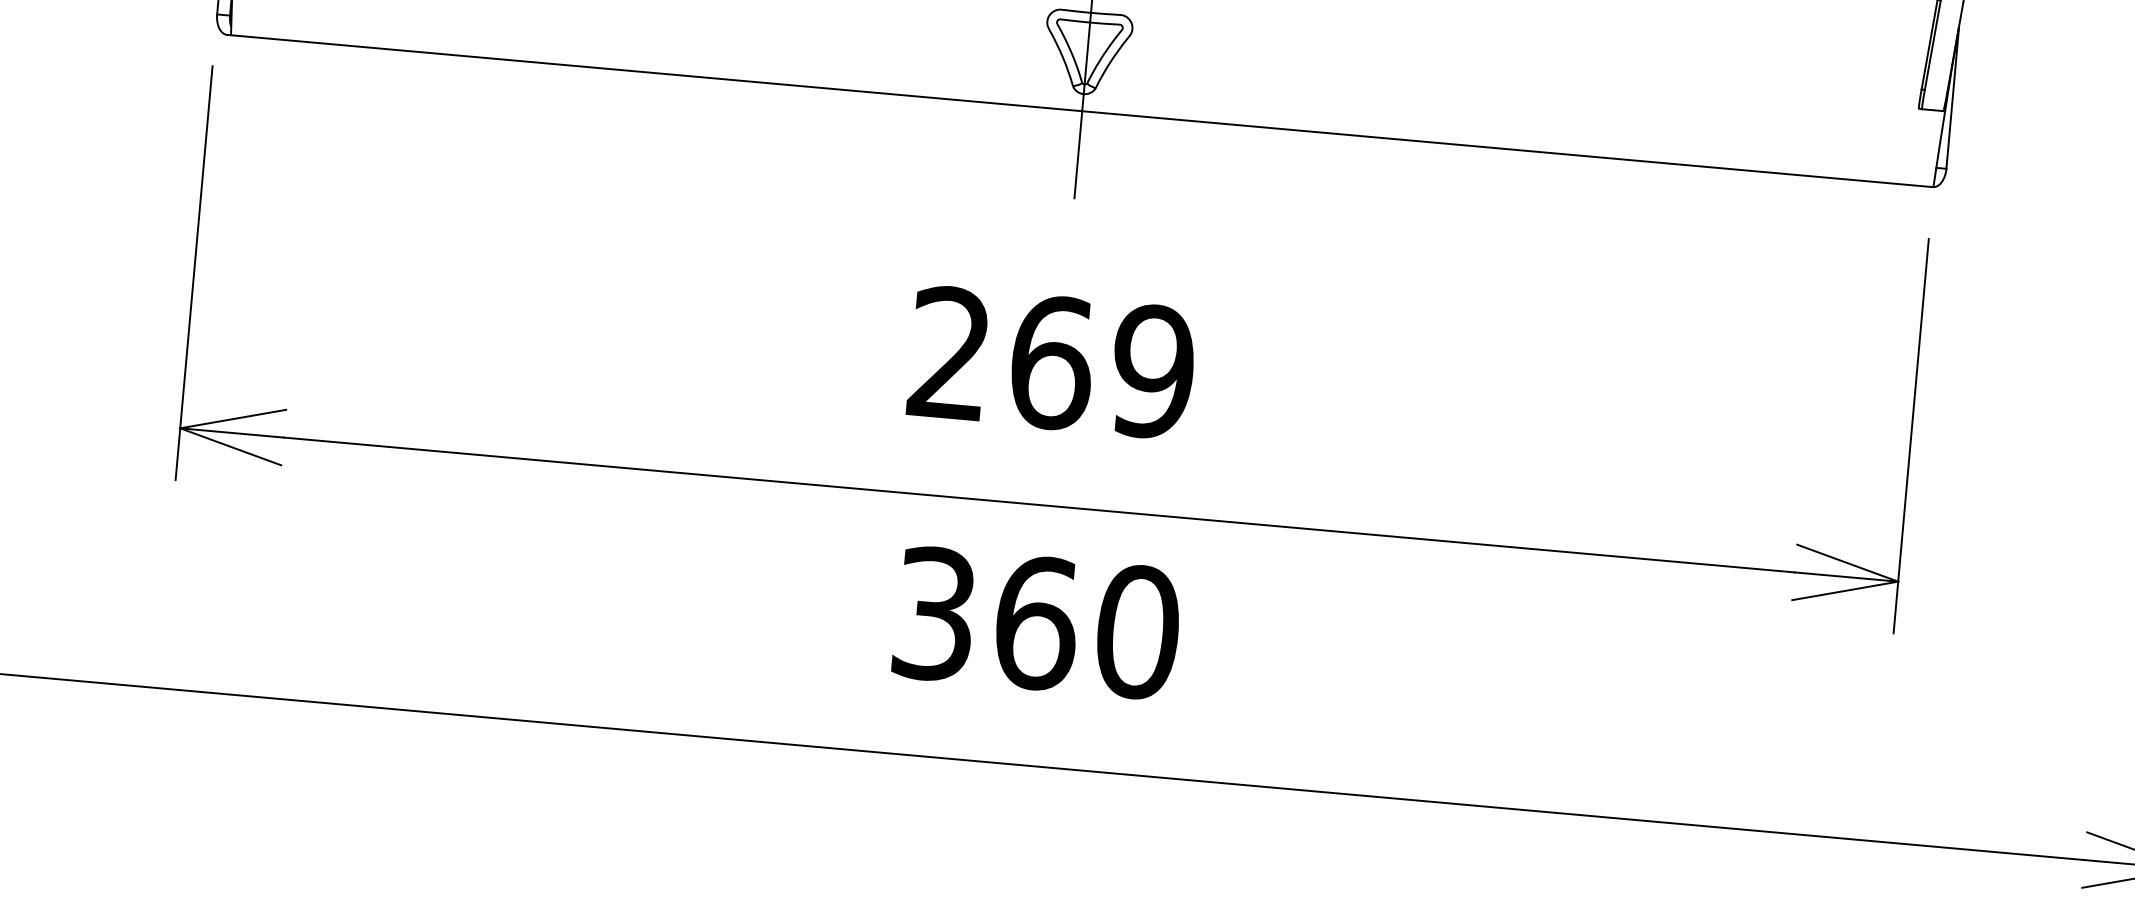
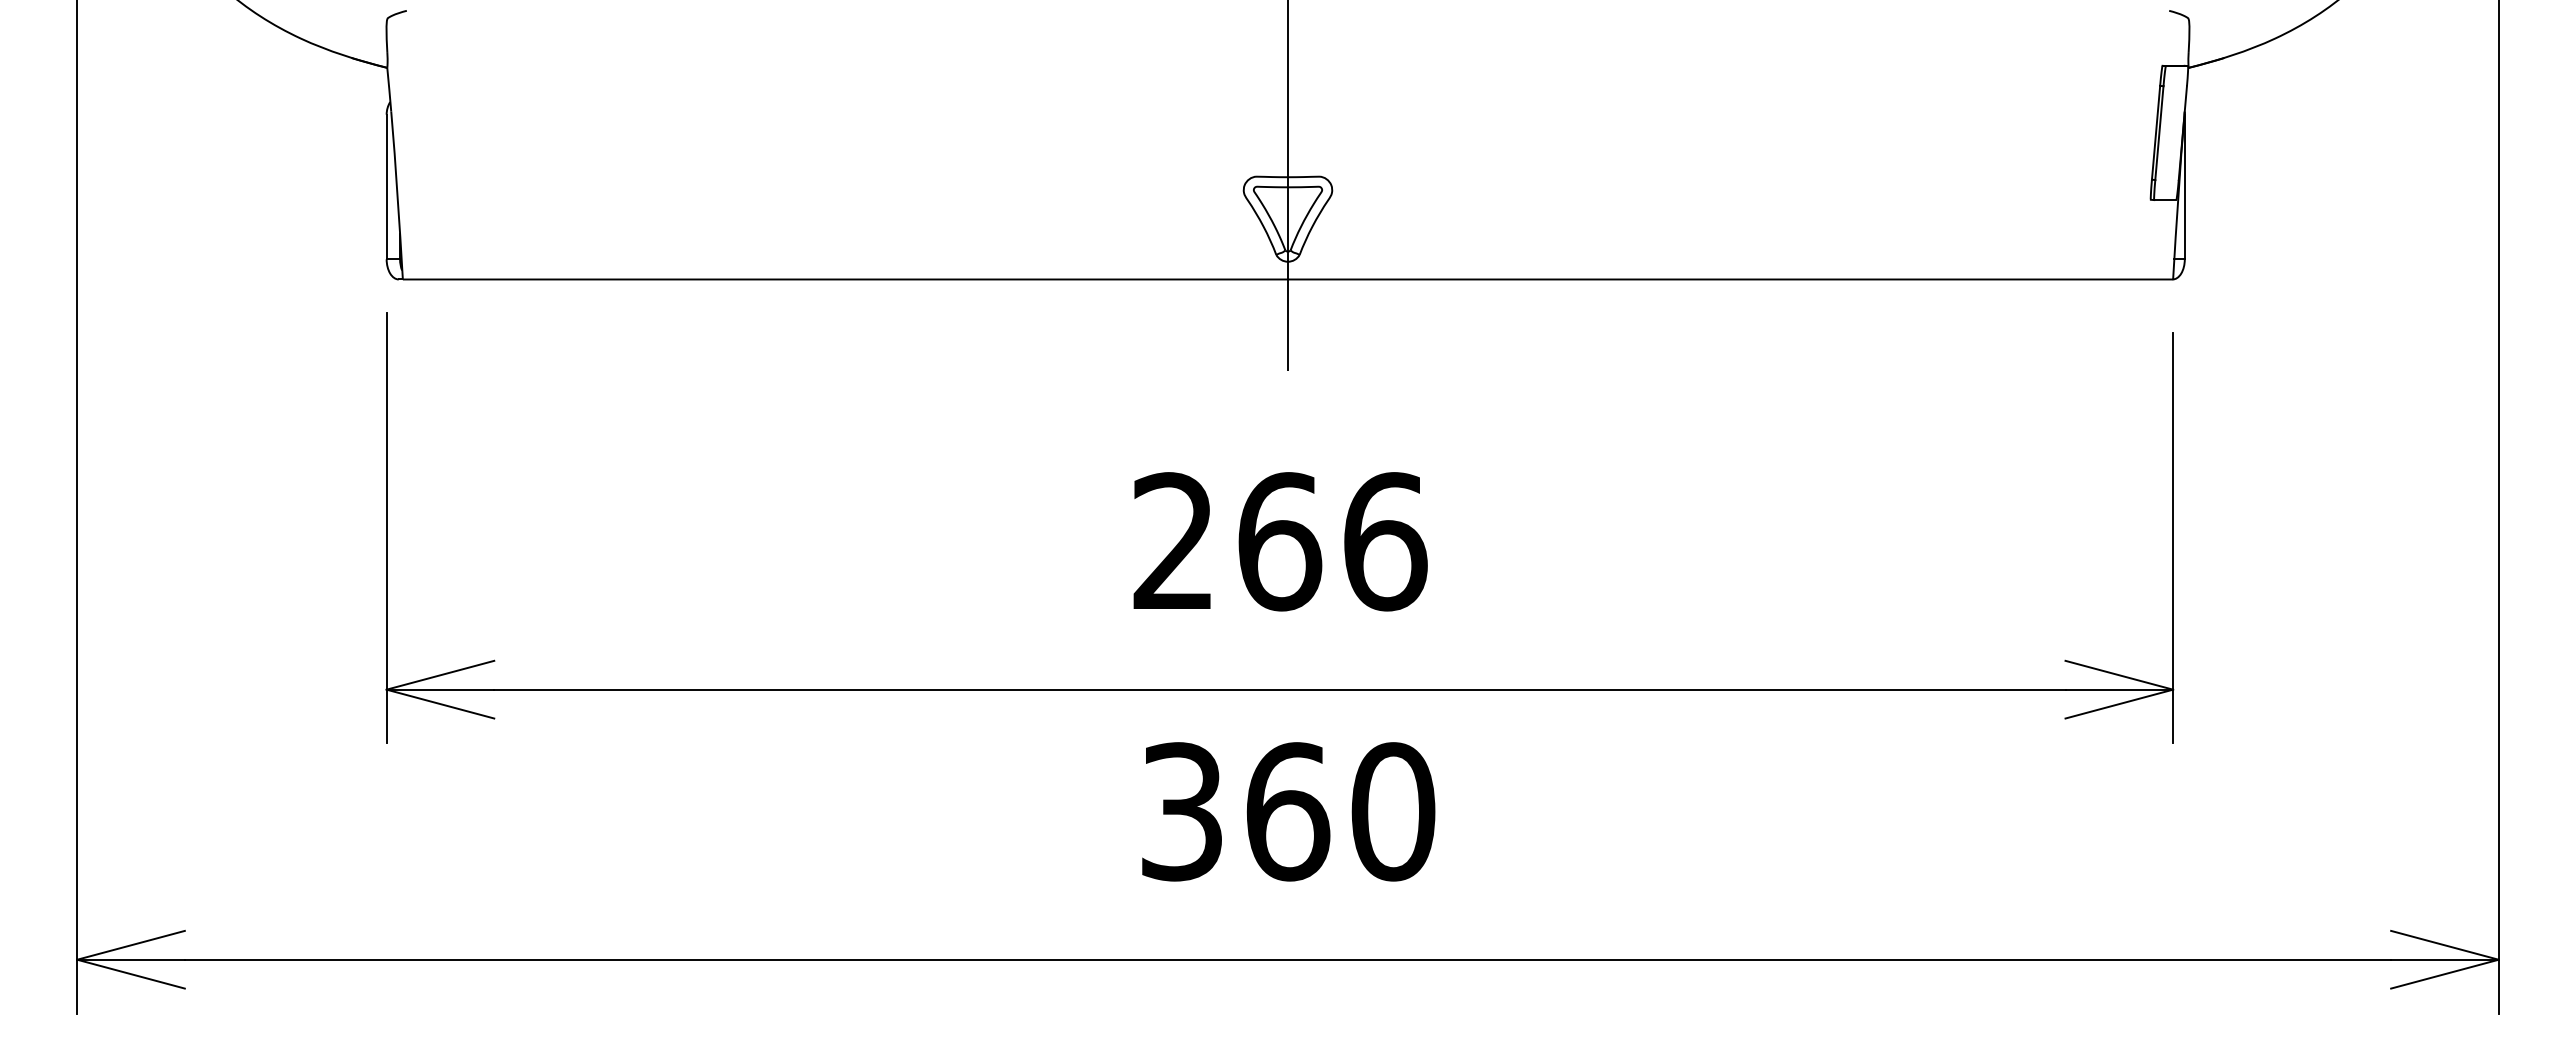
text: (1153, 371) -> (1385, 541), 269 -> 266

